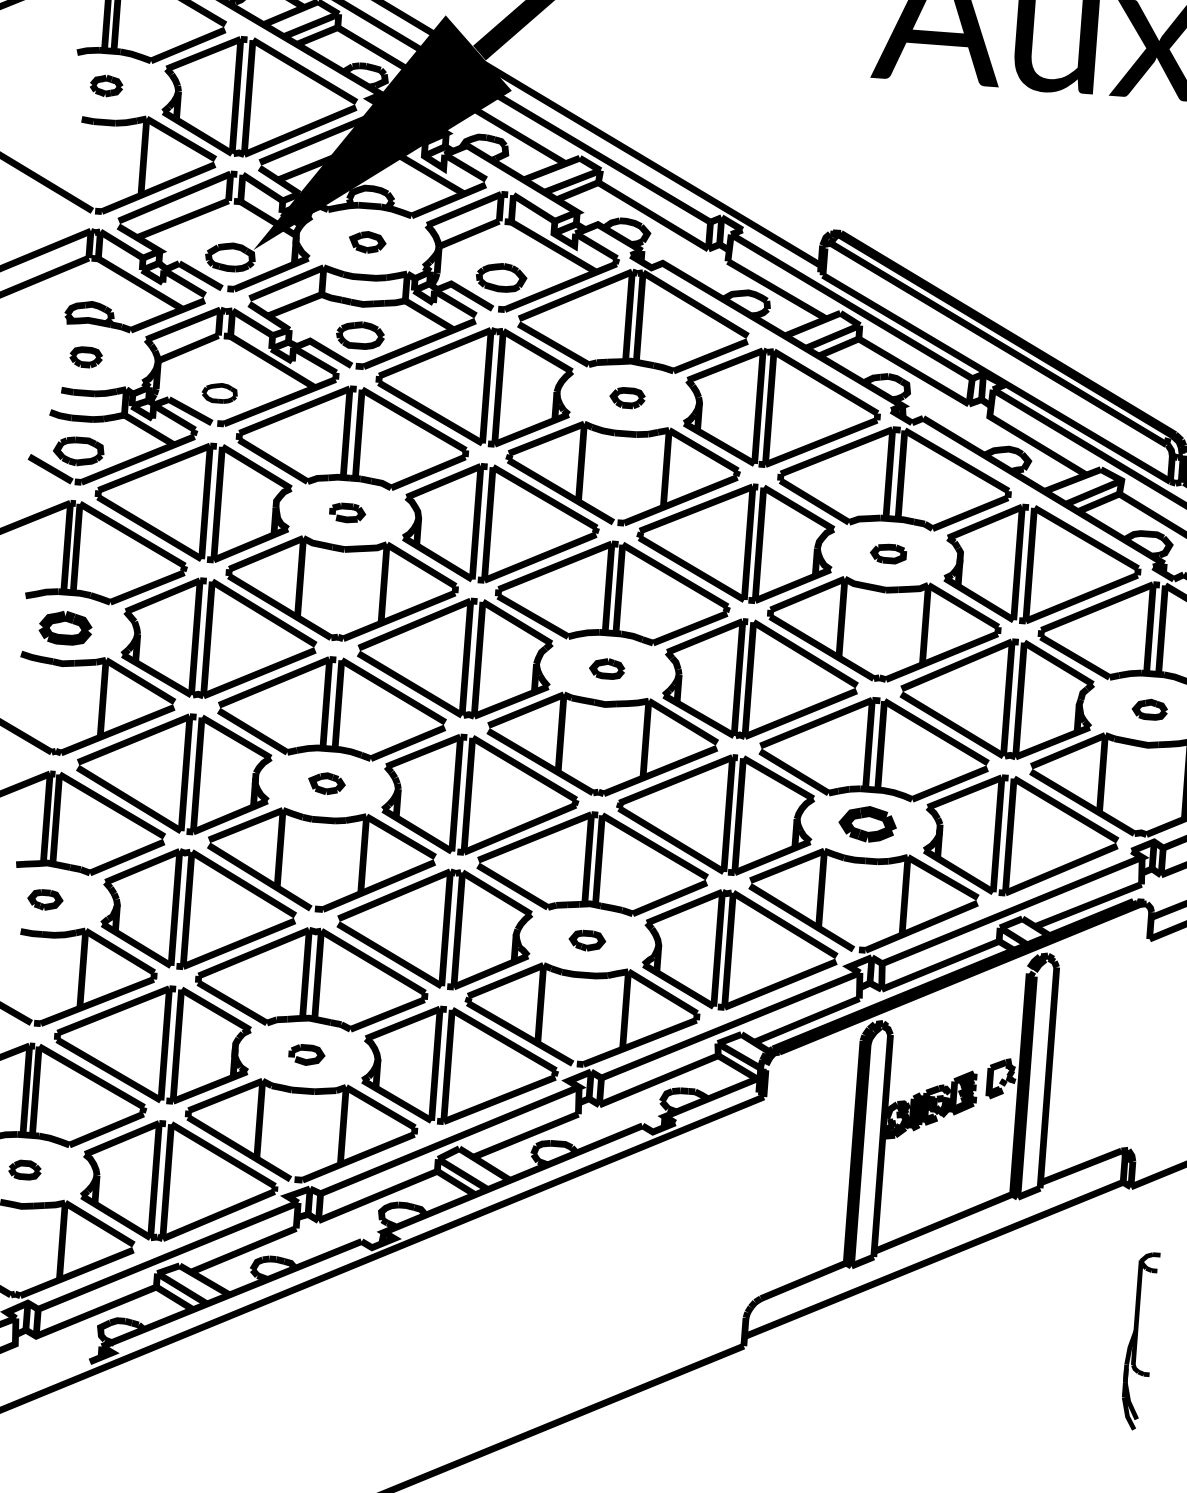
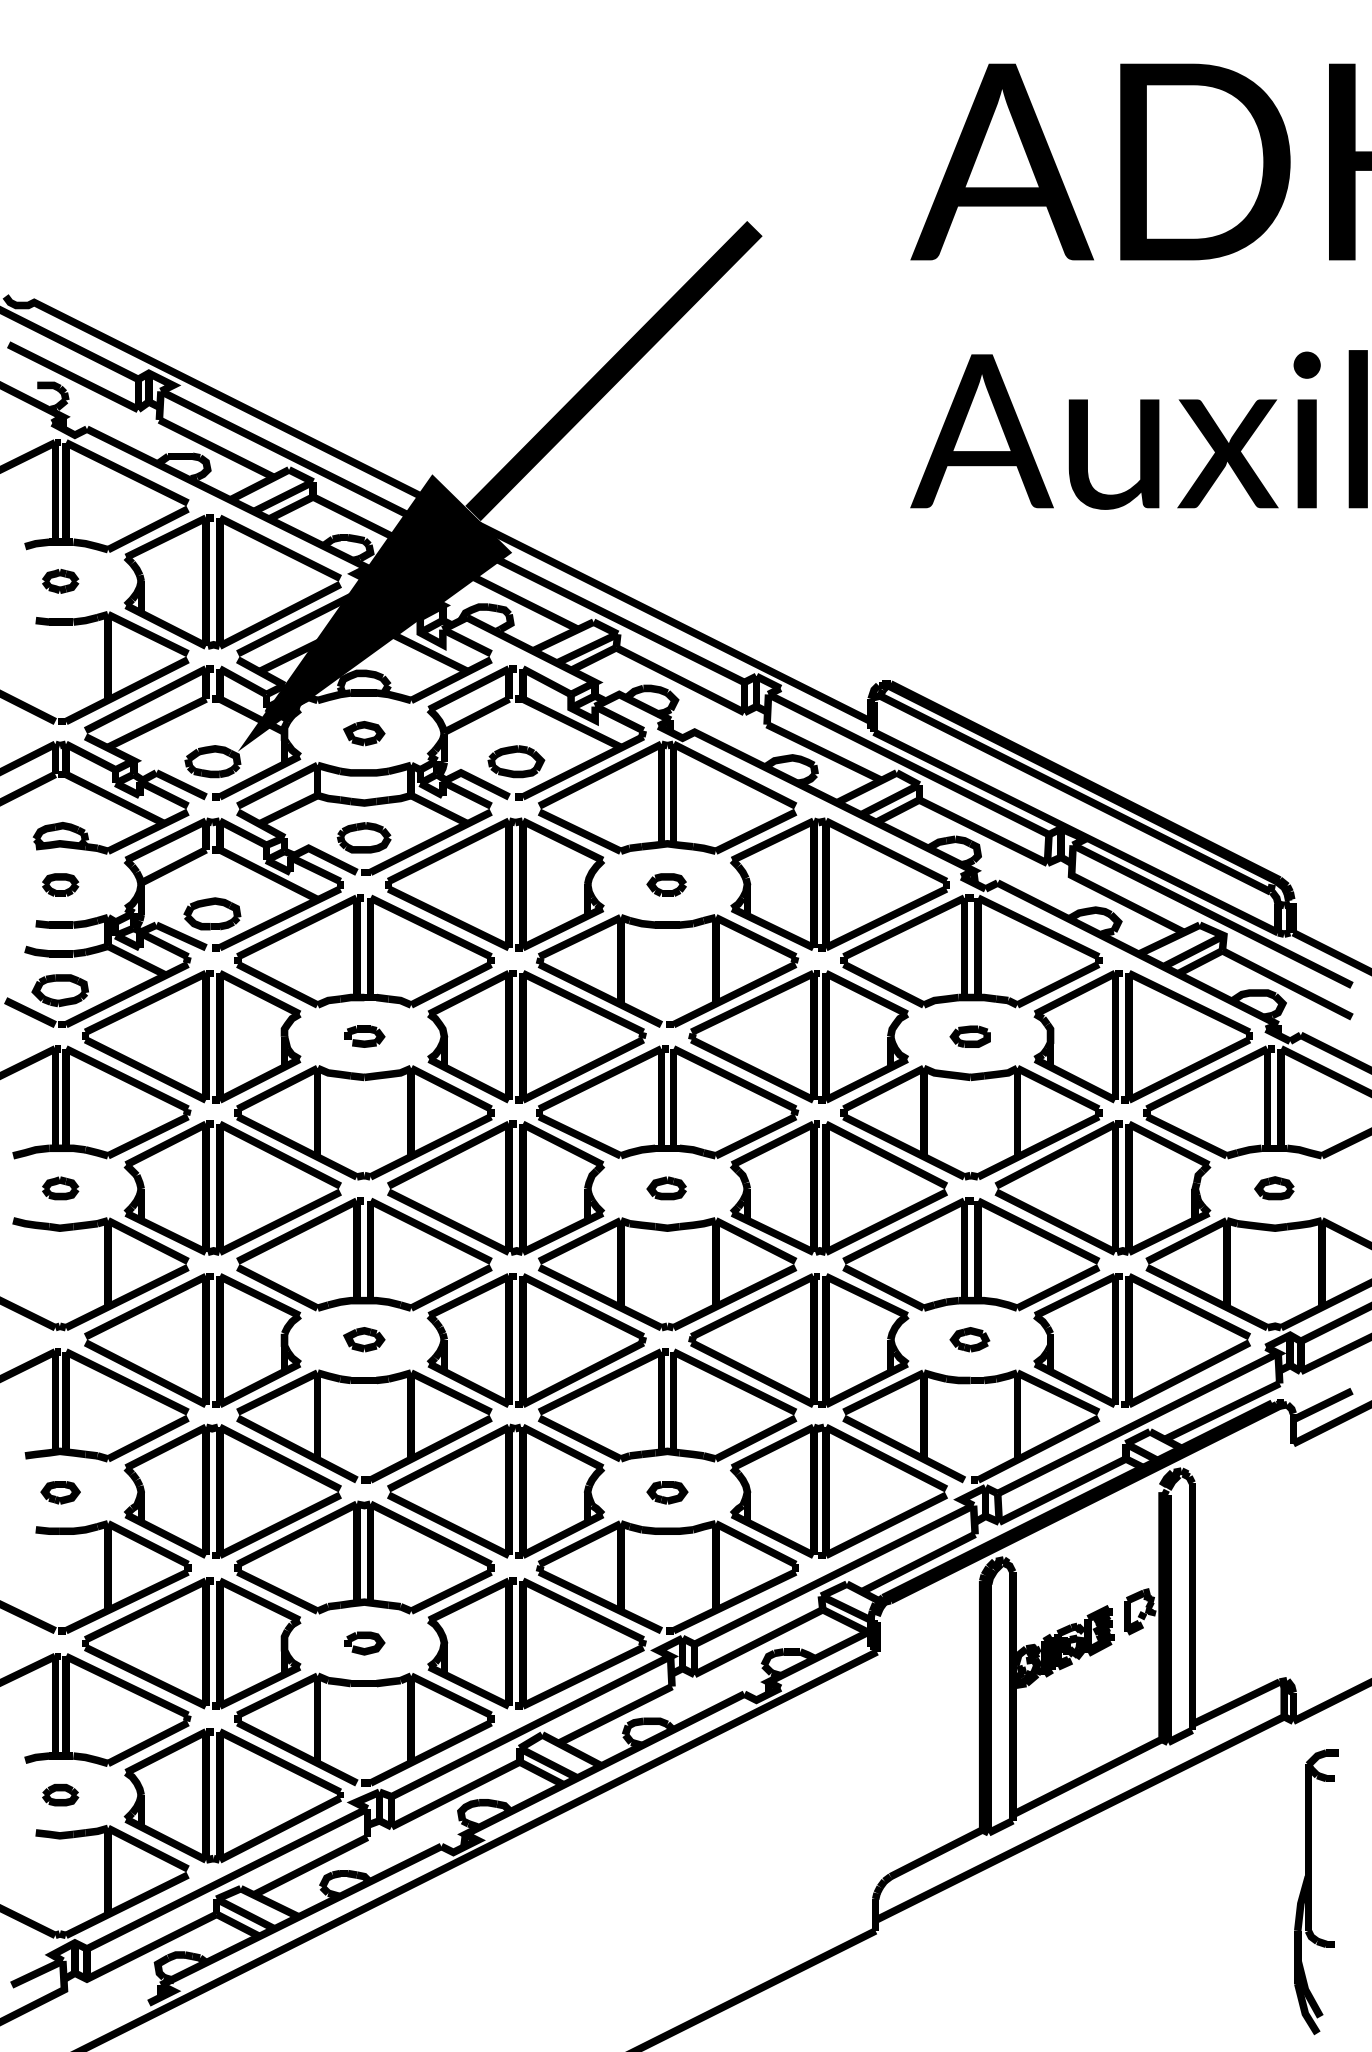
part: (219, 392) -> (212, 913), size x1.43
part: (65, 628) -> (60, 1188), size x0.62
part: (867, 824) -> (969, 1339), size x0.62
part: (1140, 1341) -> (1316, 1892), size x1.43

